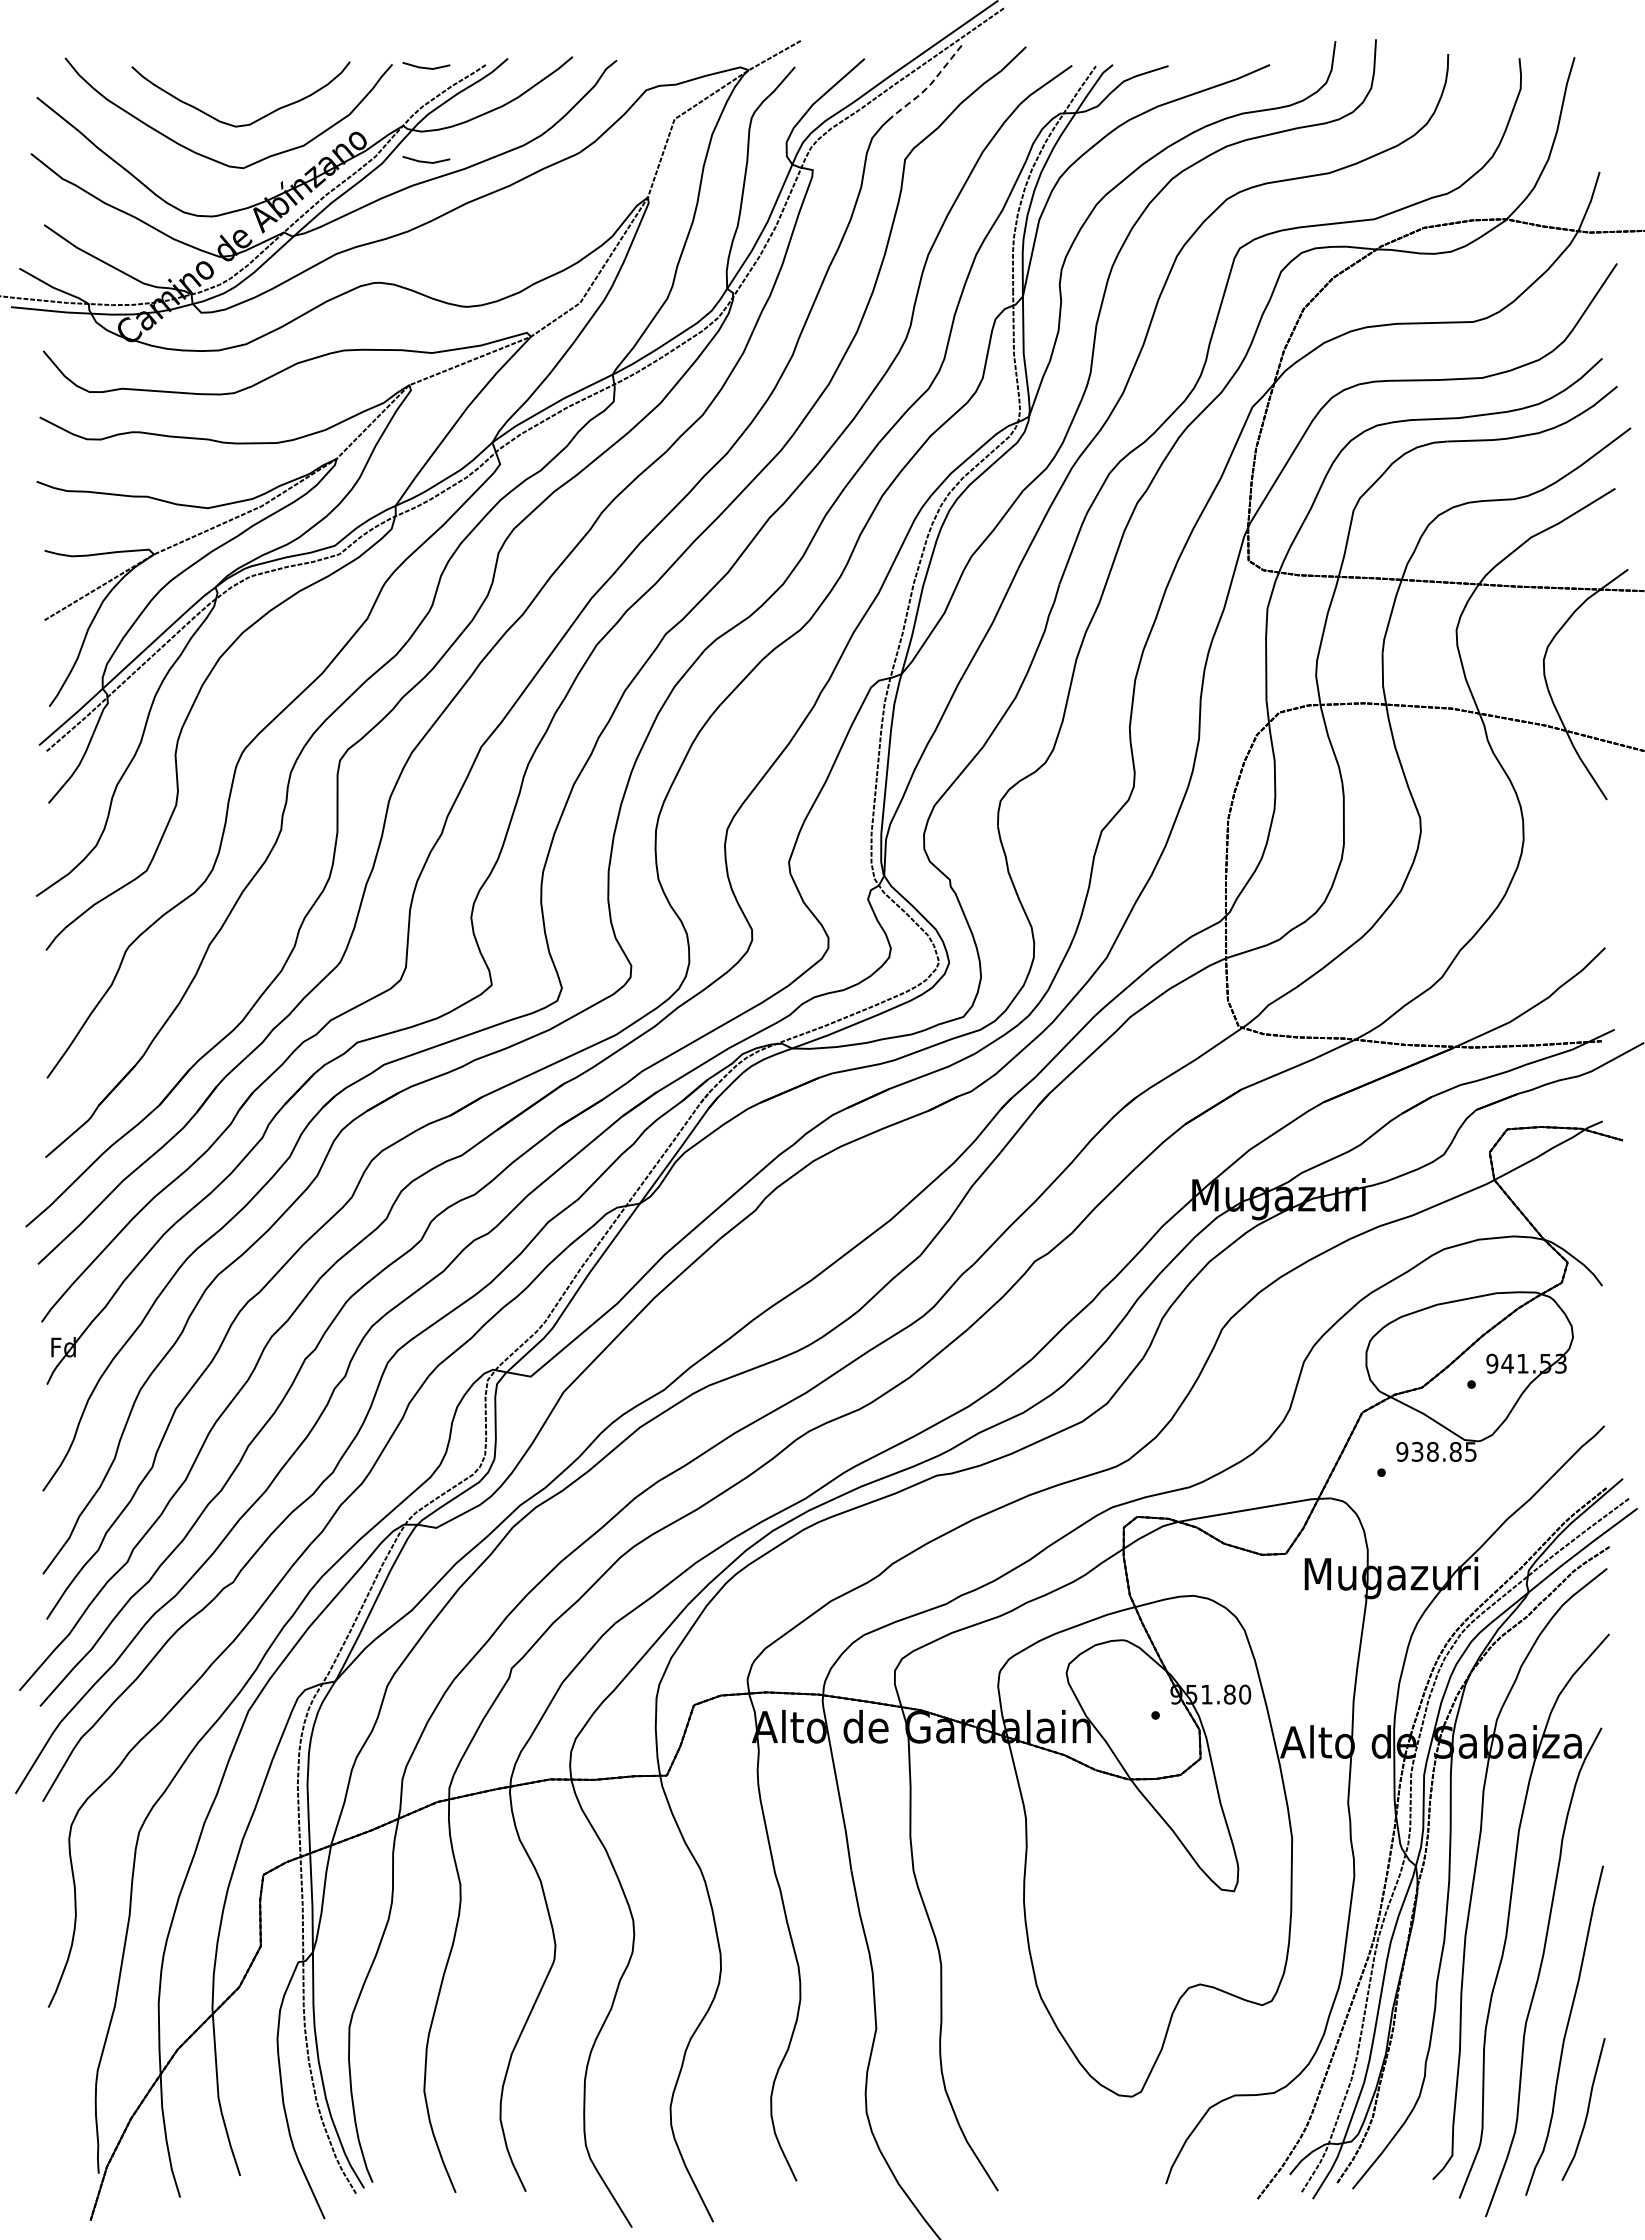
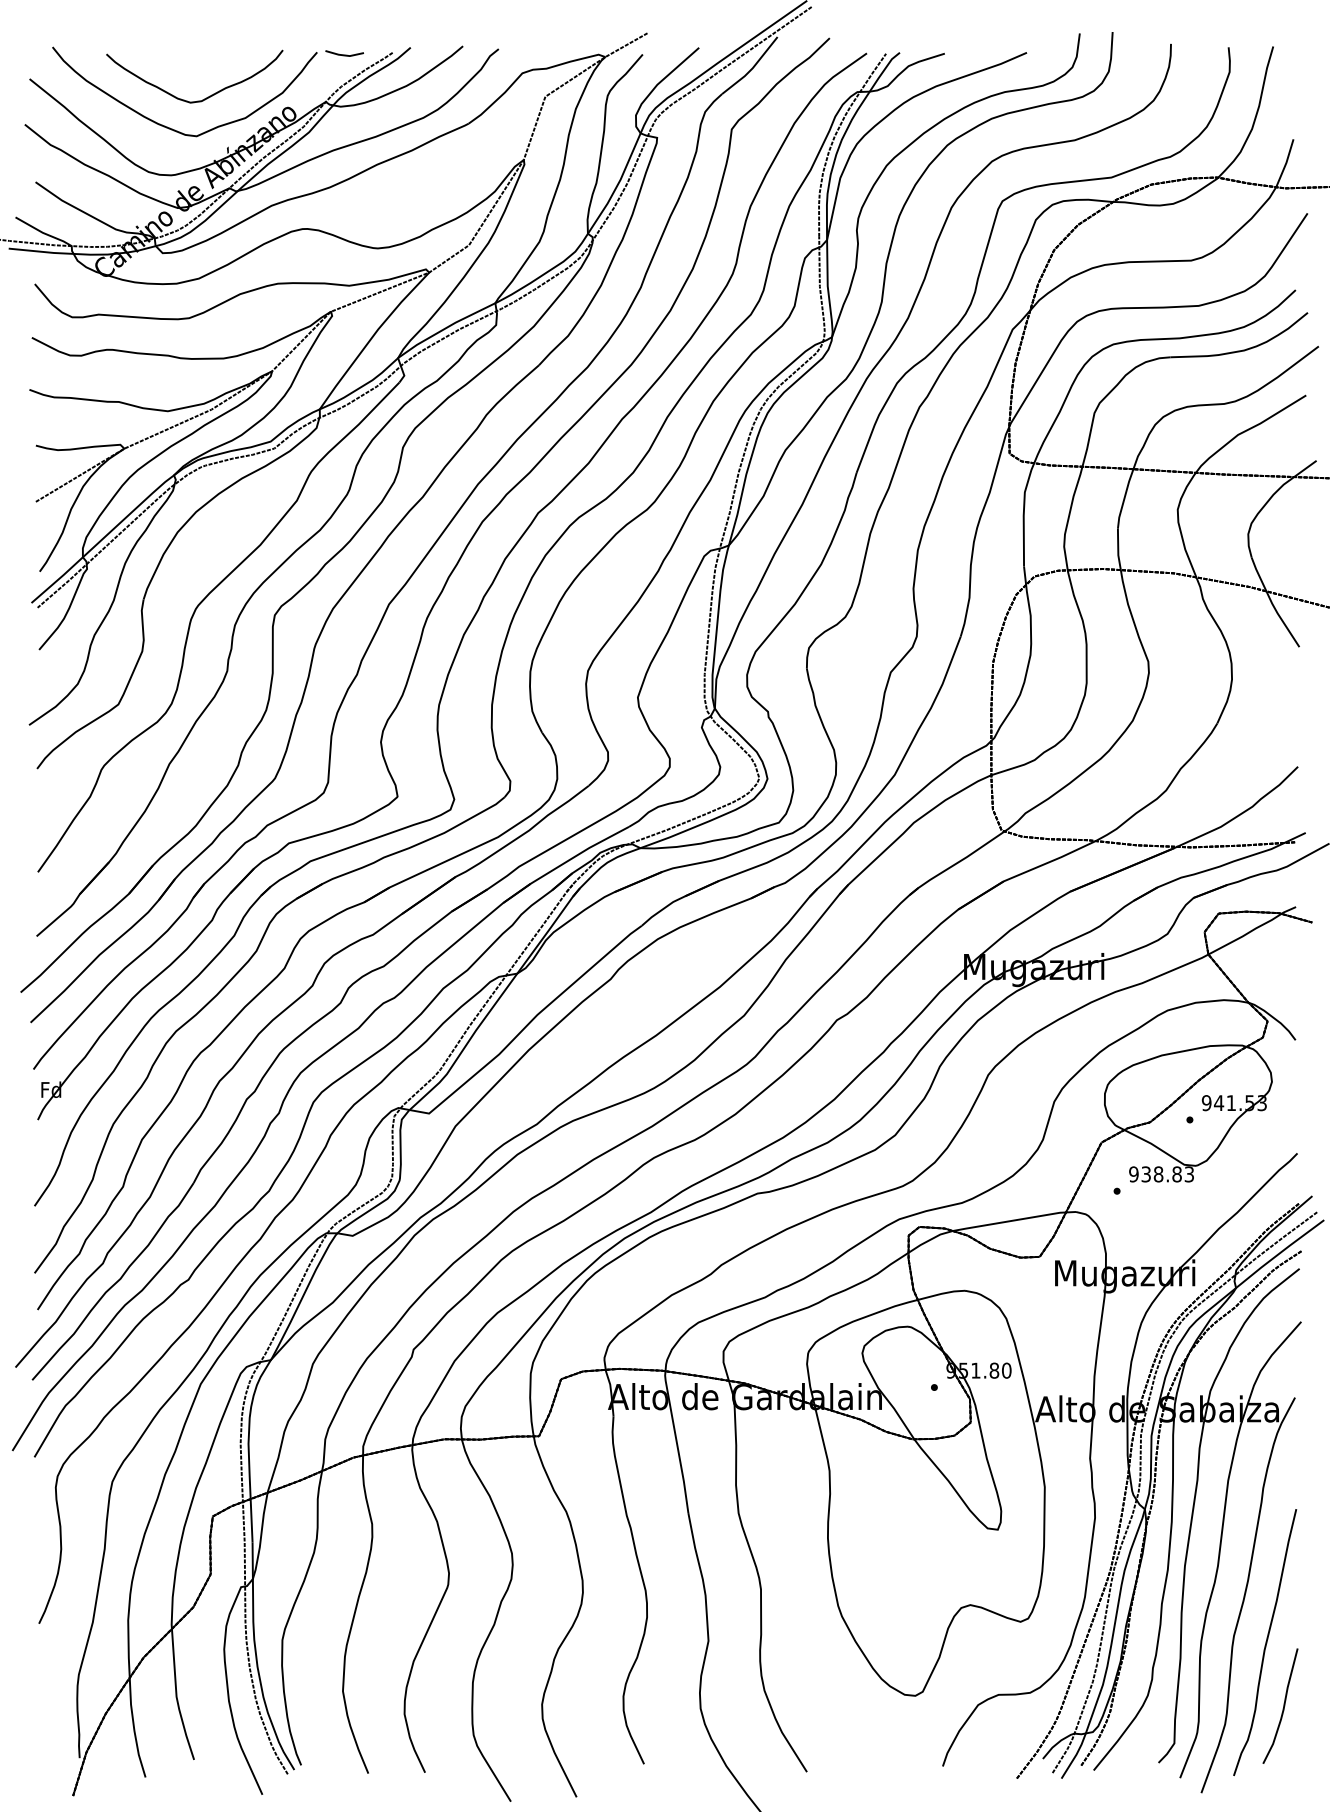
line: (931, 84) -> (753, 68), dashed -> solid
line: (426, 161) -> (344, 130), removed
text: (1470, 1451) -> (1189, 1174), 938.85 -> 938.83

